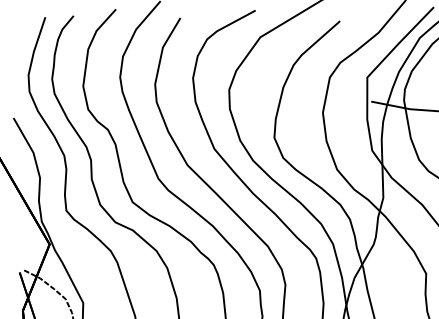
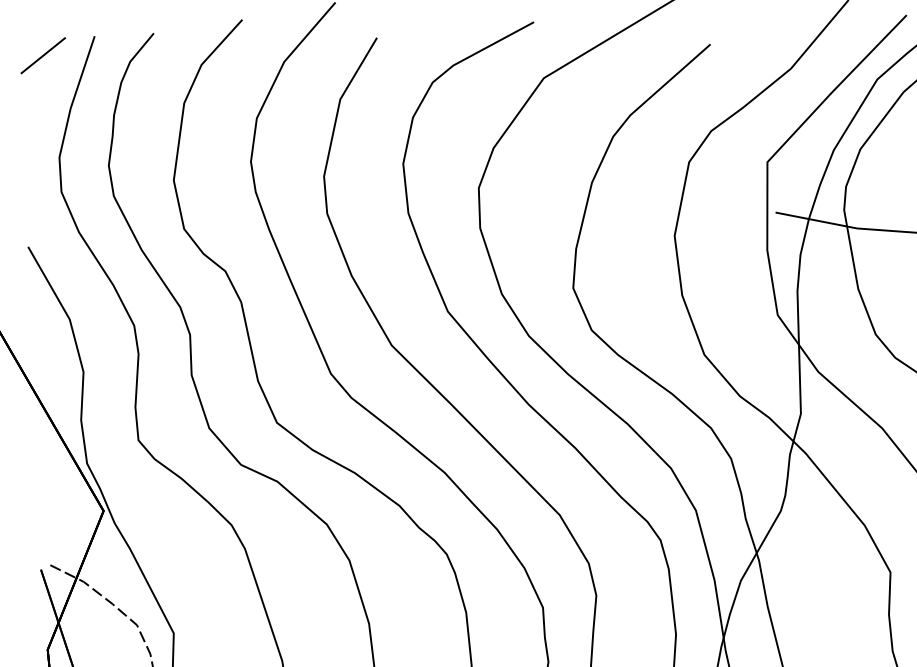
line: (20, 26) -> (42, 55), added

